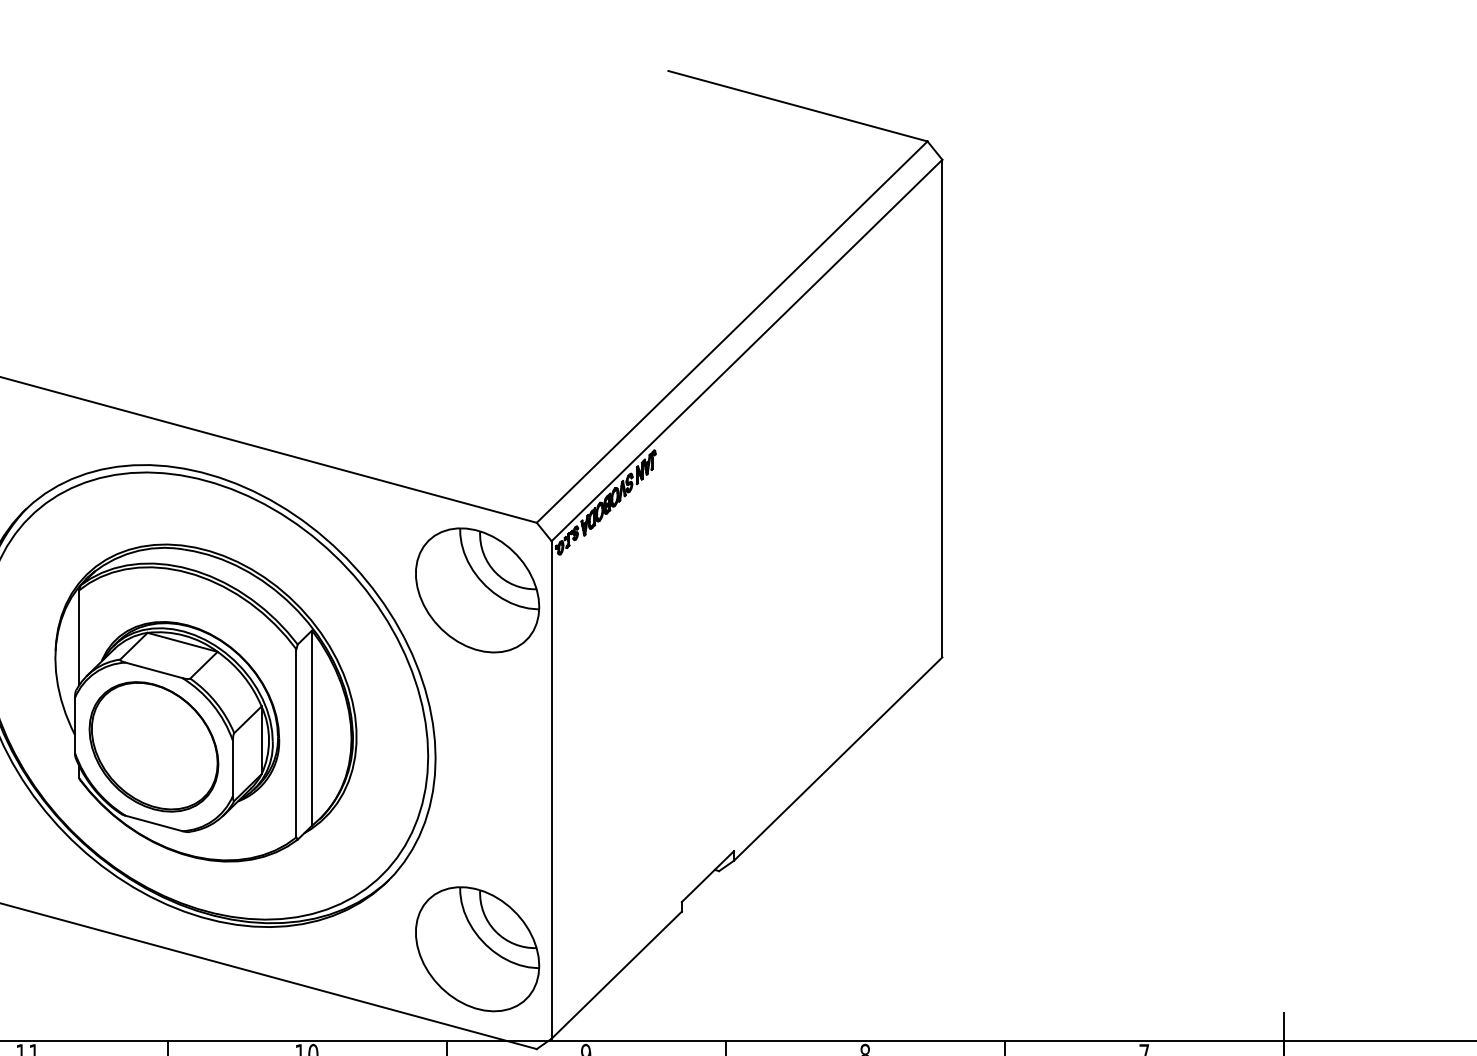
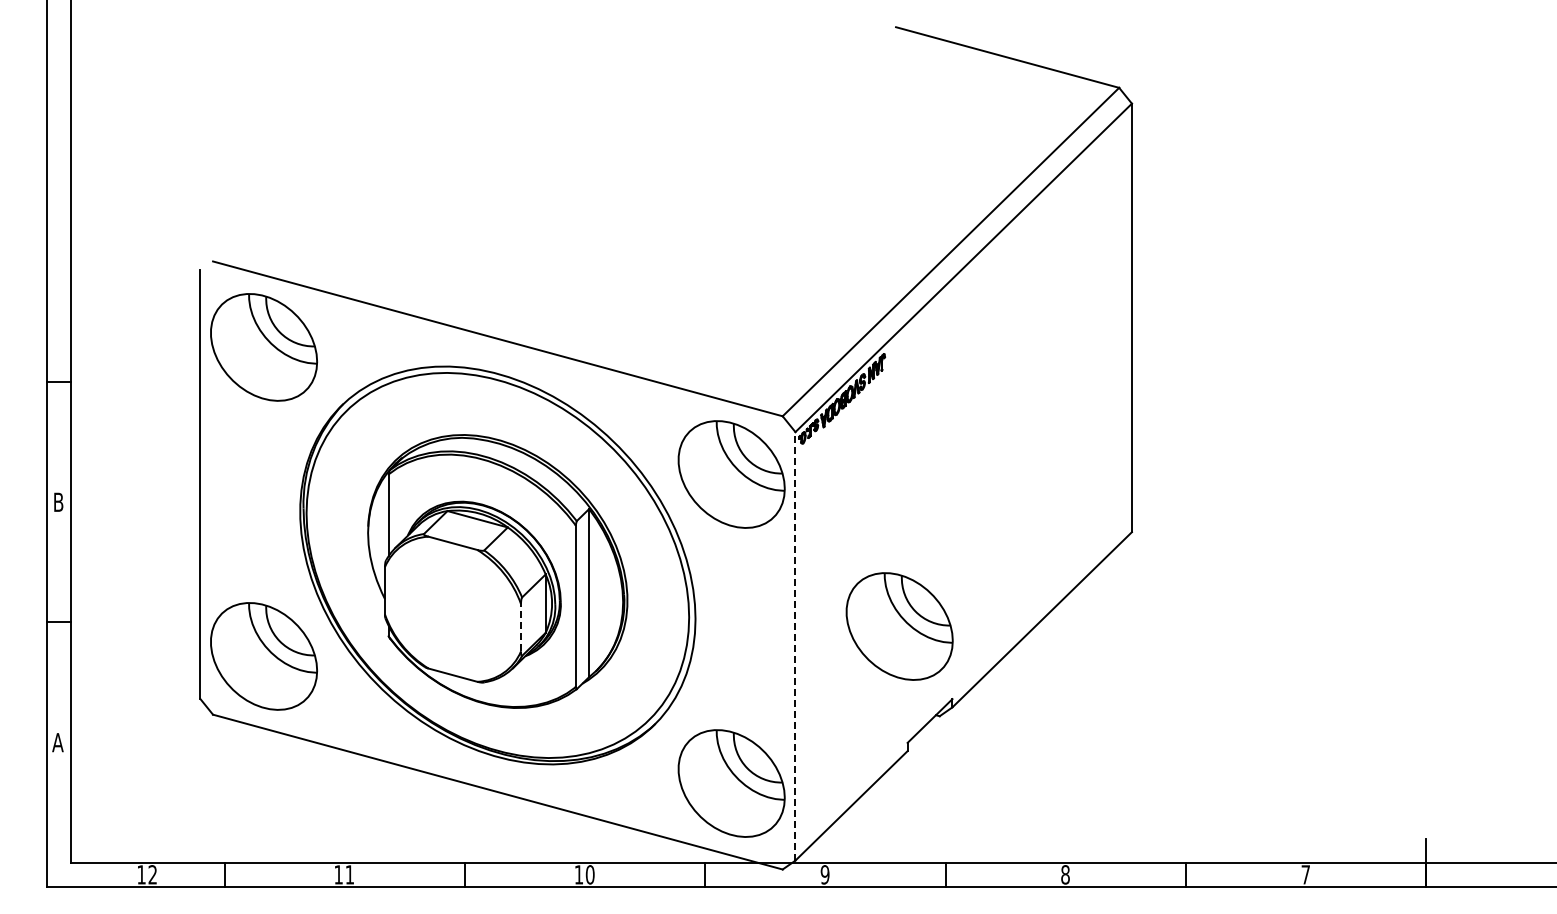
part: (153, 746) -> (452, 608), removed
part: (672, 766) -> (899, 626), added
line: (233, 768) -> (521, 627), solid -> dashed
line: (551, 788) -> (795, 645), solid -> dashed

